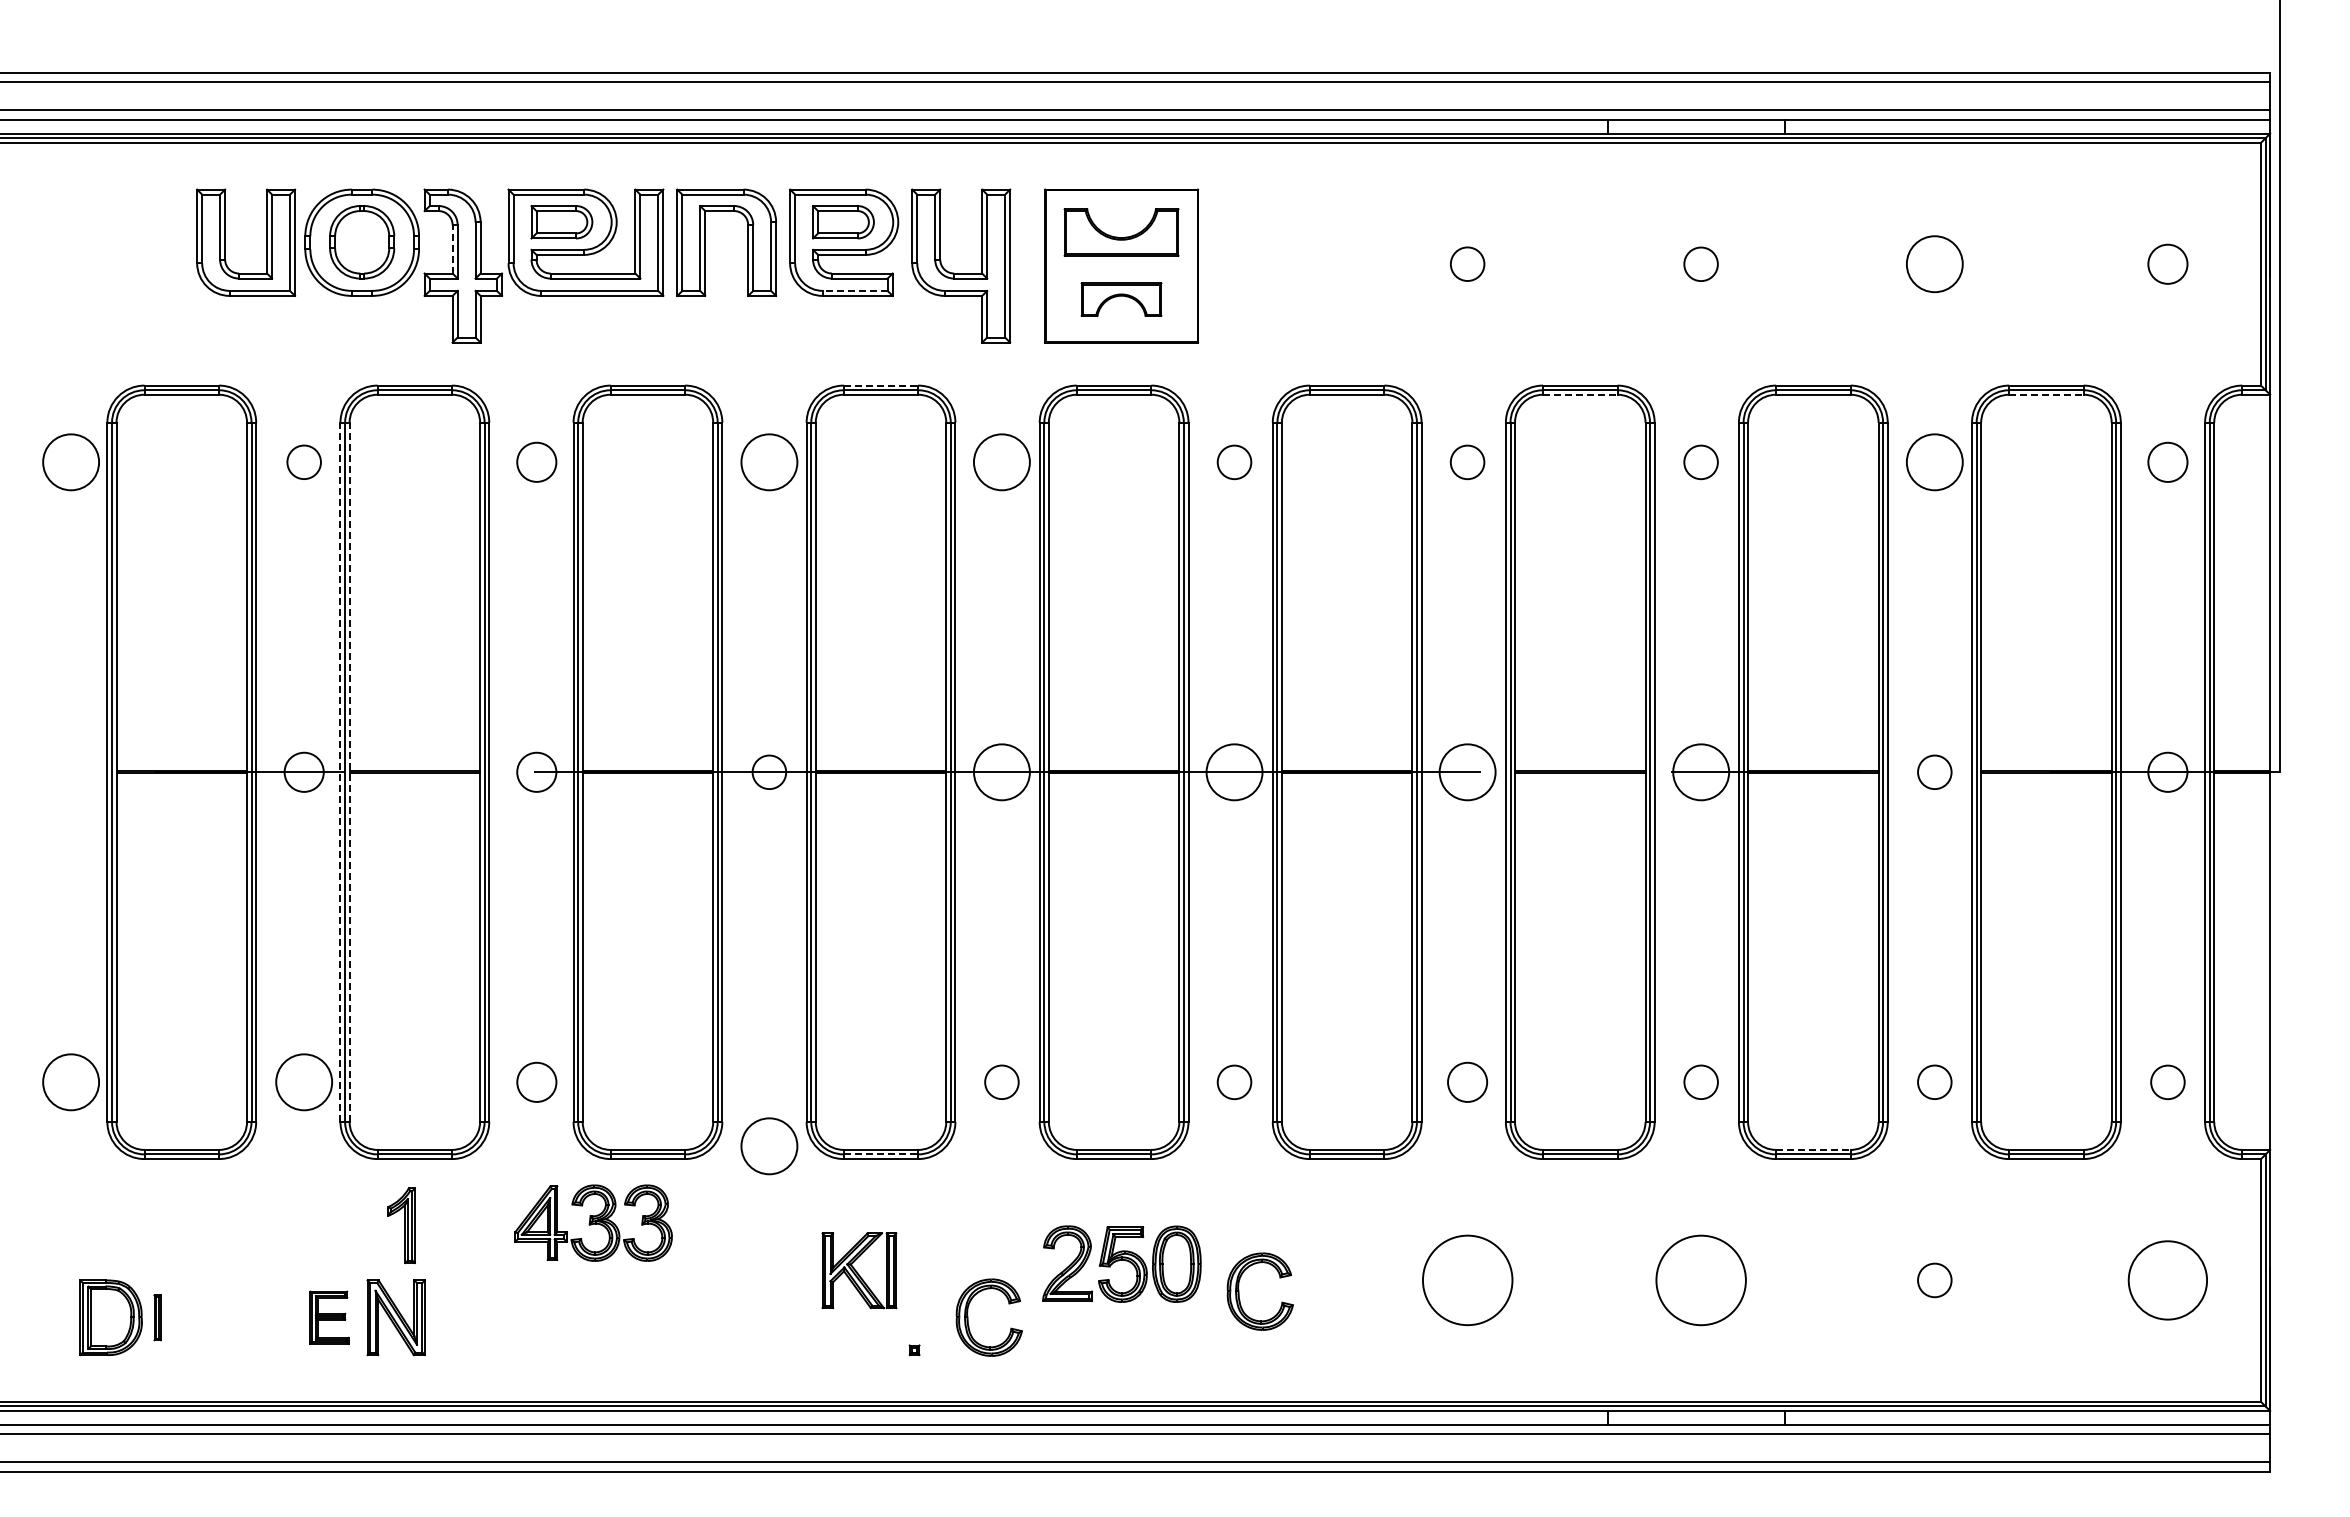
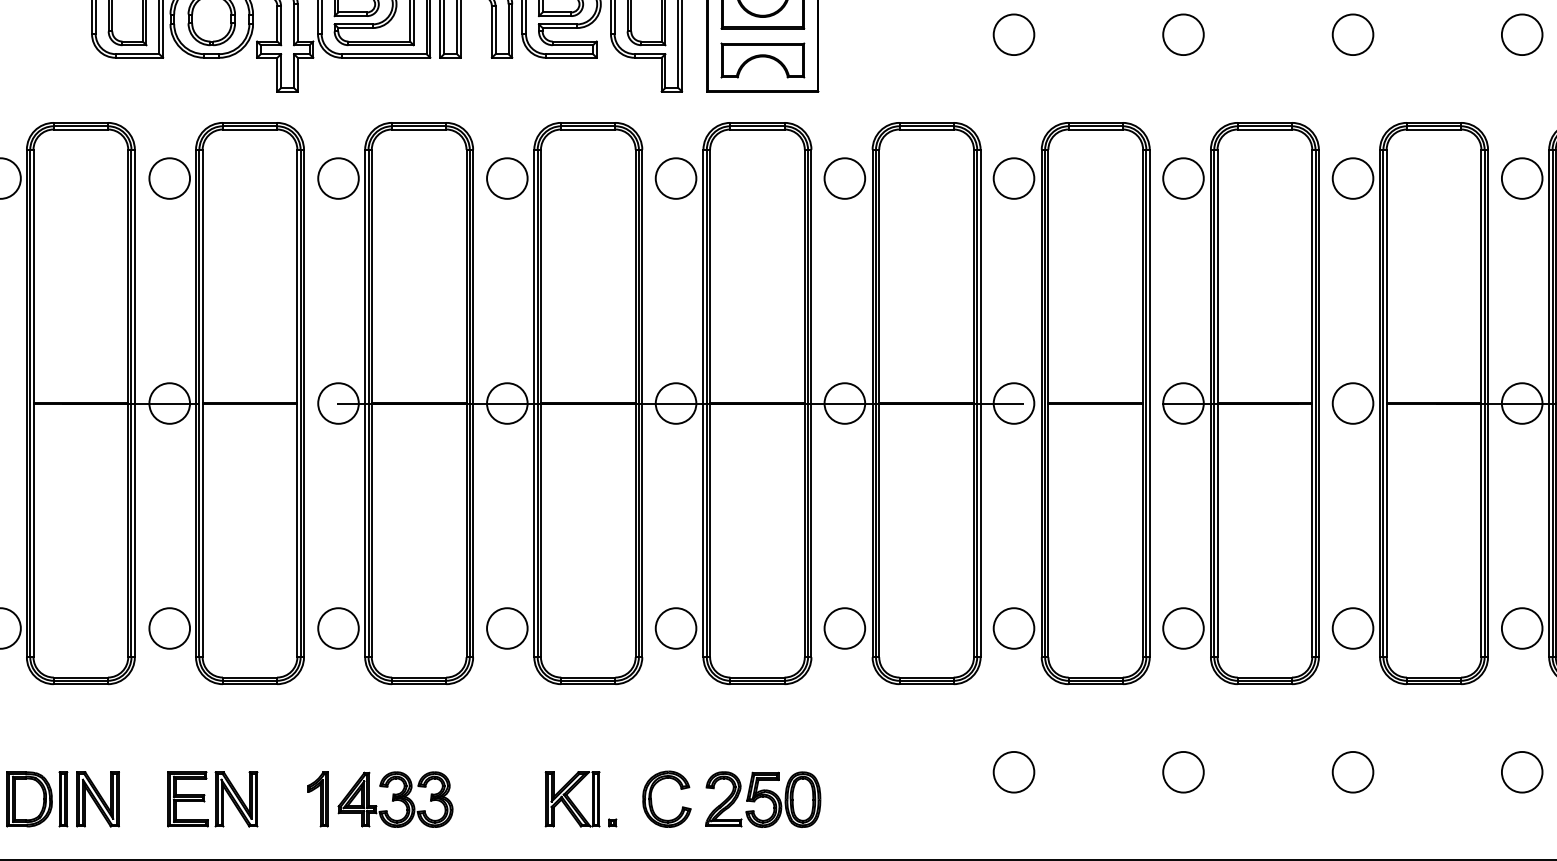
line: (452, 248) -> (277, 23), dashed -> solid
circle: (1467, 264) -> (1013, 35), size x1.67
circle: (1700, 264) -> (1183, 35), size x1.67
circle: (2167, 264) -> (1521, 35), size x1.43
line: (854, 290) -> (569, 53), dashed -> solid
part: (1121, 299) -> (762, 60), size x1.43
line: (881, 385) -> (588, 122), dashed -> solid
line: (1580, 394) -> (1095, 129), dashed -> solid
line: (2046, 394) -> (1434, 129), dashed -> solid
circle: (304, 462) -> (169, 178), size x1.67
circle: (536, 462) -> (338, 178), size x1.43
circle: (1234, 462) -> (844, 178), size x1.67
circle: (1467, 462) -> (1013, 178), size x1.67
circle: (1700, 462) -> (1183, 178), size x1.67
circle: (2167, 462) -> (1521, 178), size x1.43
circle: (304, 772) -> (169, 403), size x1.43
line: (340, 772) -> (196, 403), dashed -> solid
line: (349, 772) -> (202, 403), dashed -> solid
circle: (536, 772) -> (338, 403), size x1.43
circle: (769, 772) -> (507, 403), size x1.67
circle: (1934, 772) -> (1352, 403), size x1.67
circle: (2167, 772) -> (1521, 403), size x1.43
circle: (536, 1082) -> (338, 628), size x1.43
circle: (1001, 1082) -> (675, 628), size x1.67
circle: (1234, 1082) -> (844, 628), size x1.67
circle: (1467, 1082) -> (1013, 628), size x1.43
circle: (1701, 1082) -> (1183, 628), size x1.67
circle: (1934, 1082) -> (1352, 628), size x1.67
circle: (2167, 1082) -> (1521, 628), size x1.67
circle: (769, 1146) -> (507, 628), moved
line: (1813, 1149) -> (1265, 677), dashed -> solid
line: (881, 1154) -> (588, 680), dashed -> solid
part: (593, 1222) -> (395, 799), moved
part: (401, 1225) -> (317, 799), moved
part: (1121, 1263) -> (762, 799), moved
part: (859, 1270) -> (572, 799), moved
circle: (1467, 1280) -> (1013, 772), size x0.62
circle: (1701, 1280) -> (1183, 772), size x0.62
circle: (1934, 1280) -> (1352, 772), size x1.67
circle: (2167, 1280) -> (1521, 772), size x0.71
part: (1239, 1291) -> (848, 780), removed
part: (157, 1317) -> (63, 799), size x1.67
part: (205, 1317) -> (98, 799), added
part: (329, 1317) -> (188, 799), size x1.43

